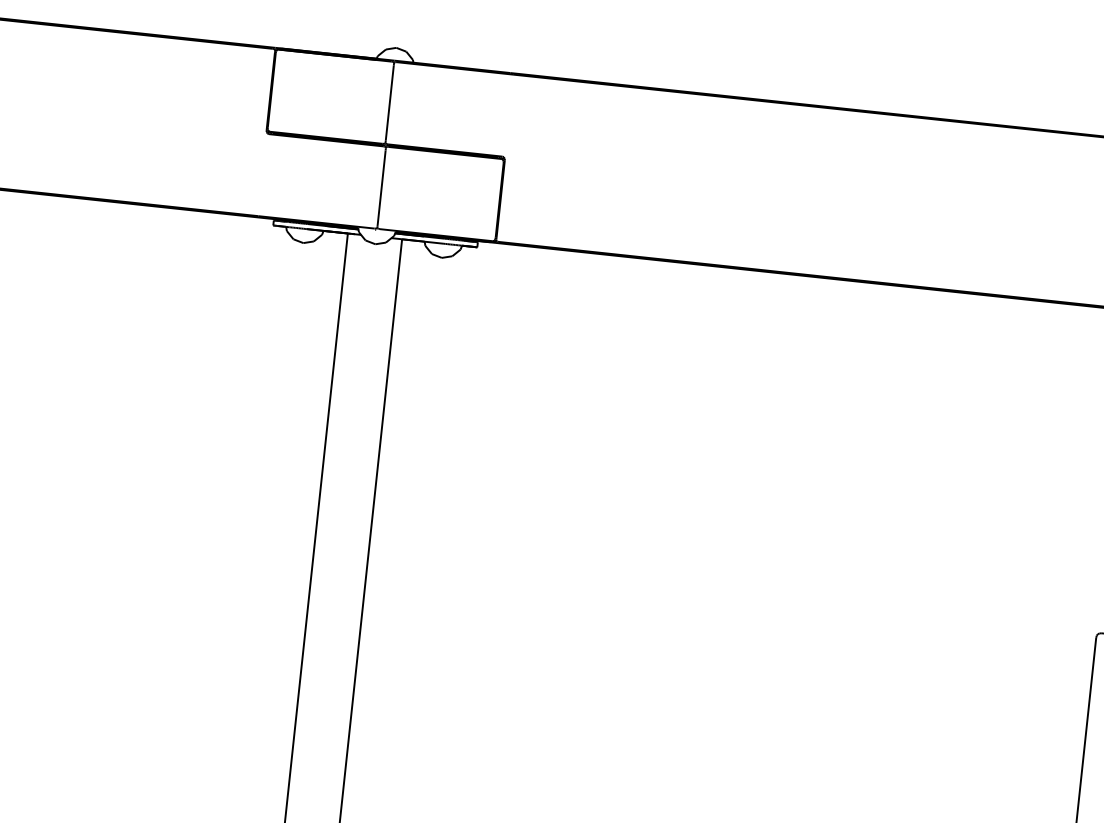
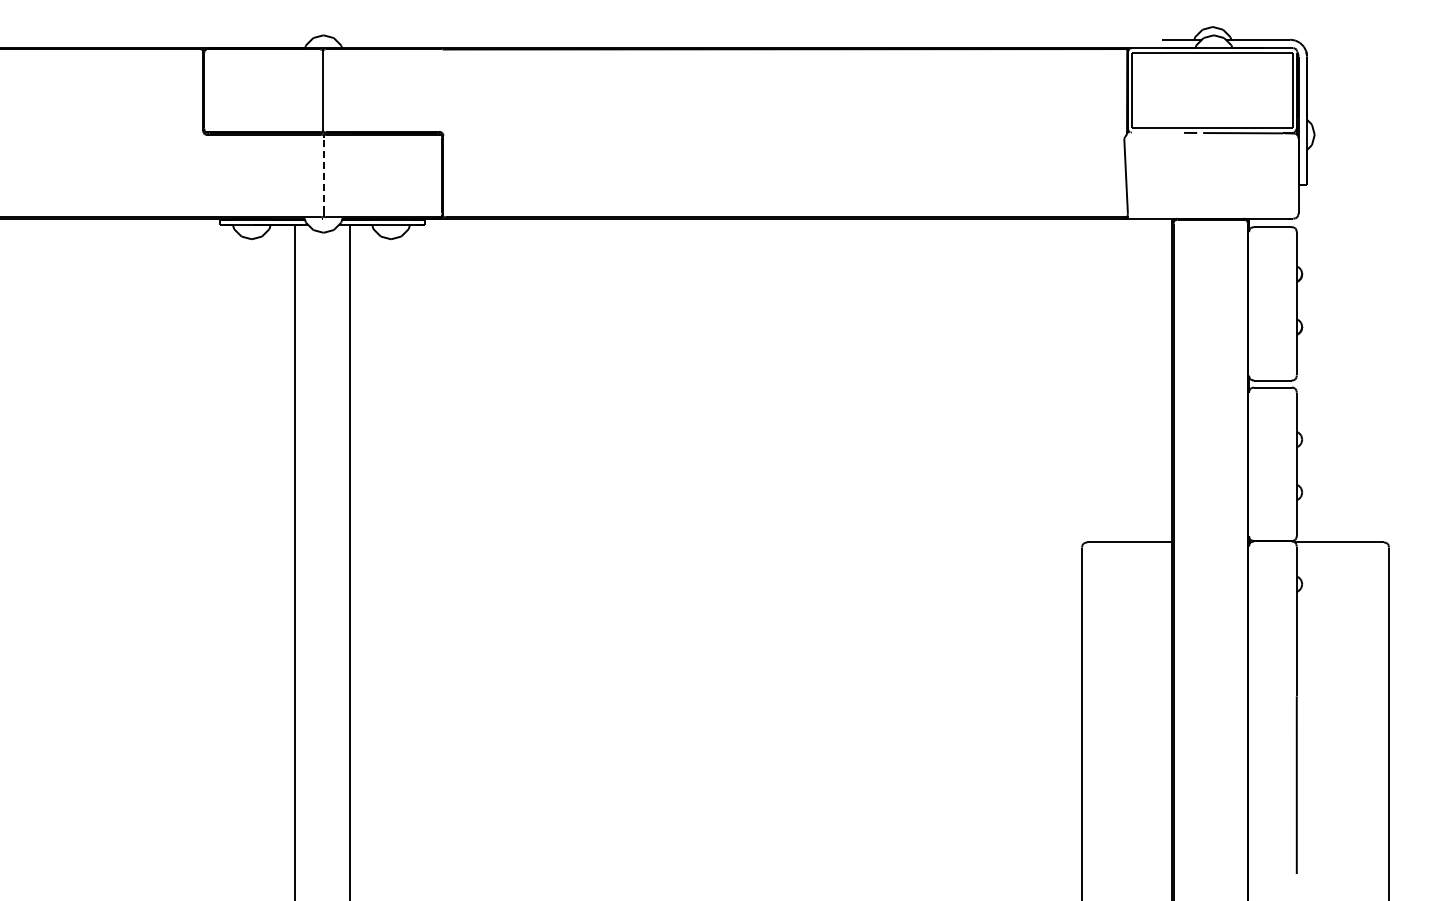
line: (381, 187) -> (323, 175), solid -> dashed

